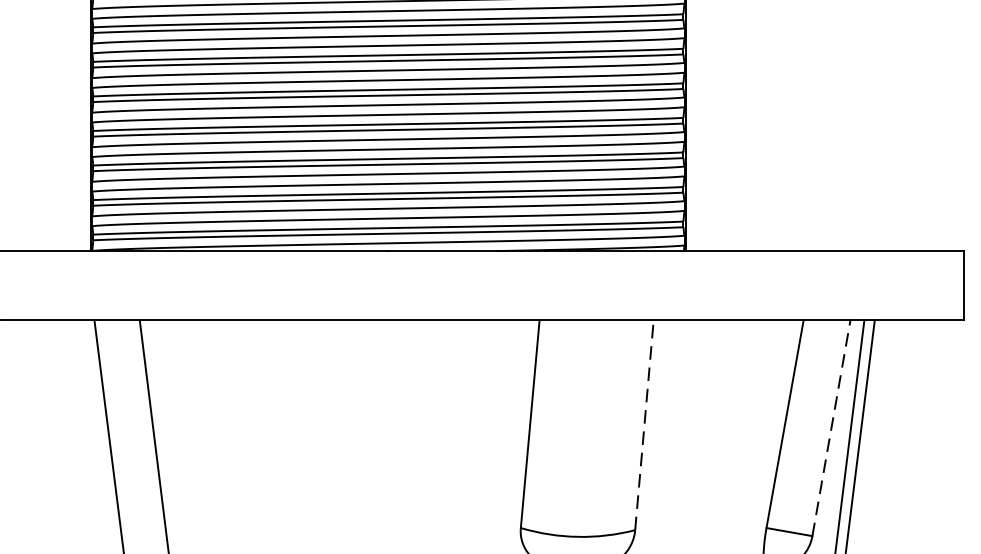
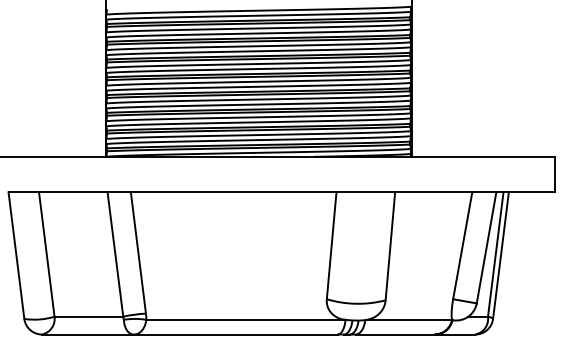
line: (644, 423) -> (390, 245), dashed -> solid
line: (831, 427) -> (486, 247), dashed -> solid

